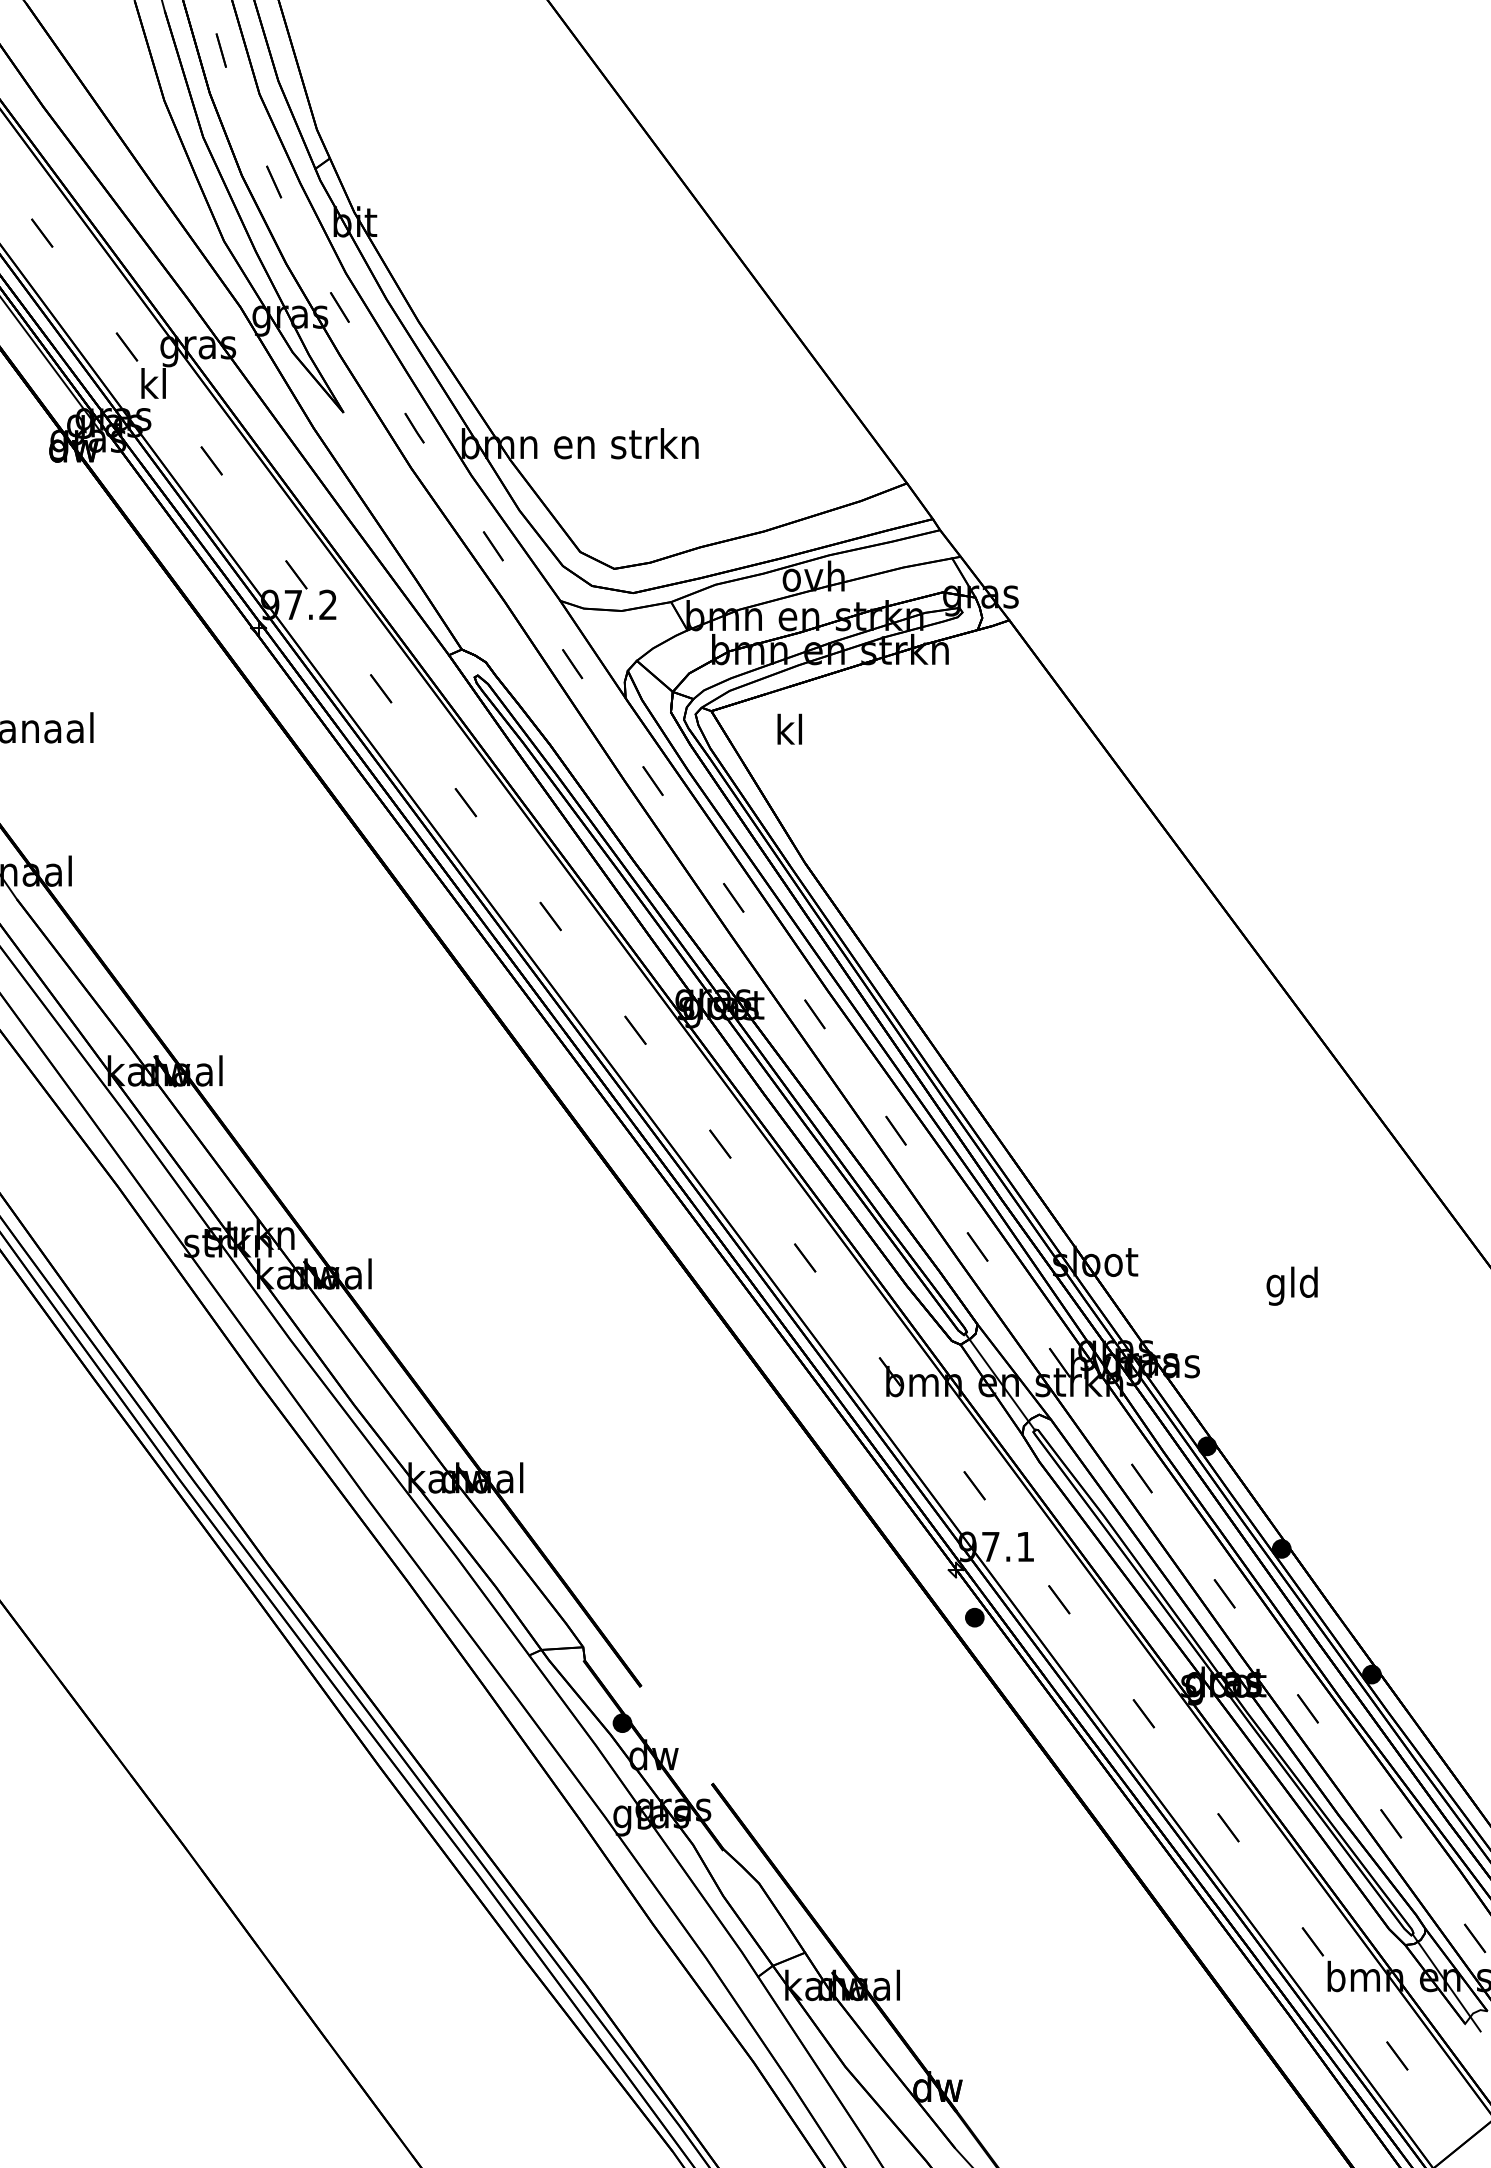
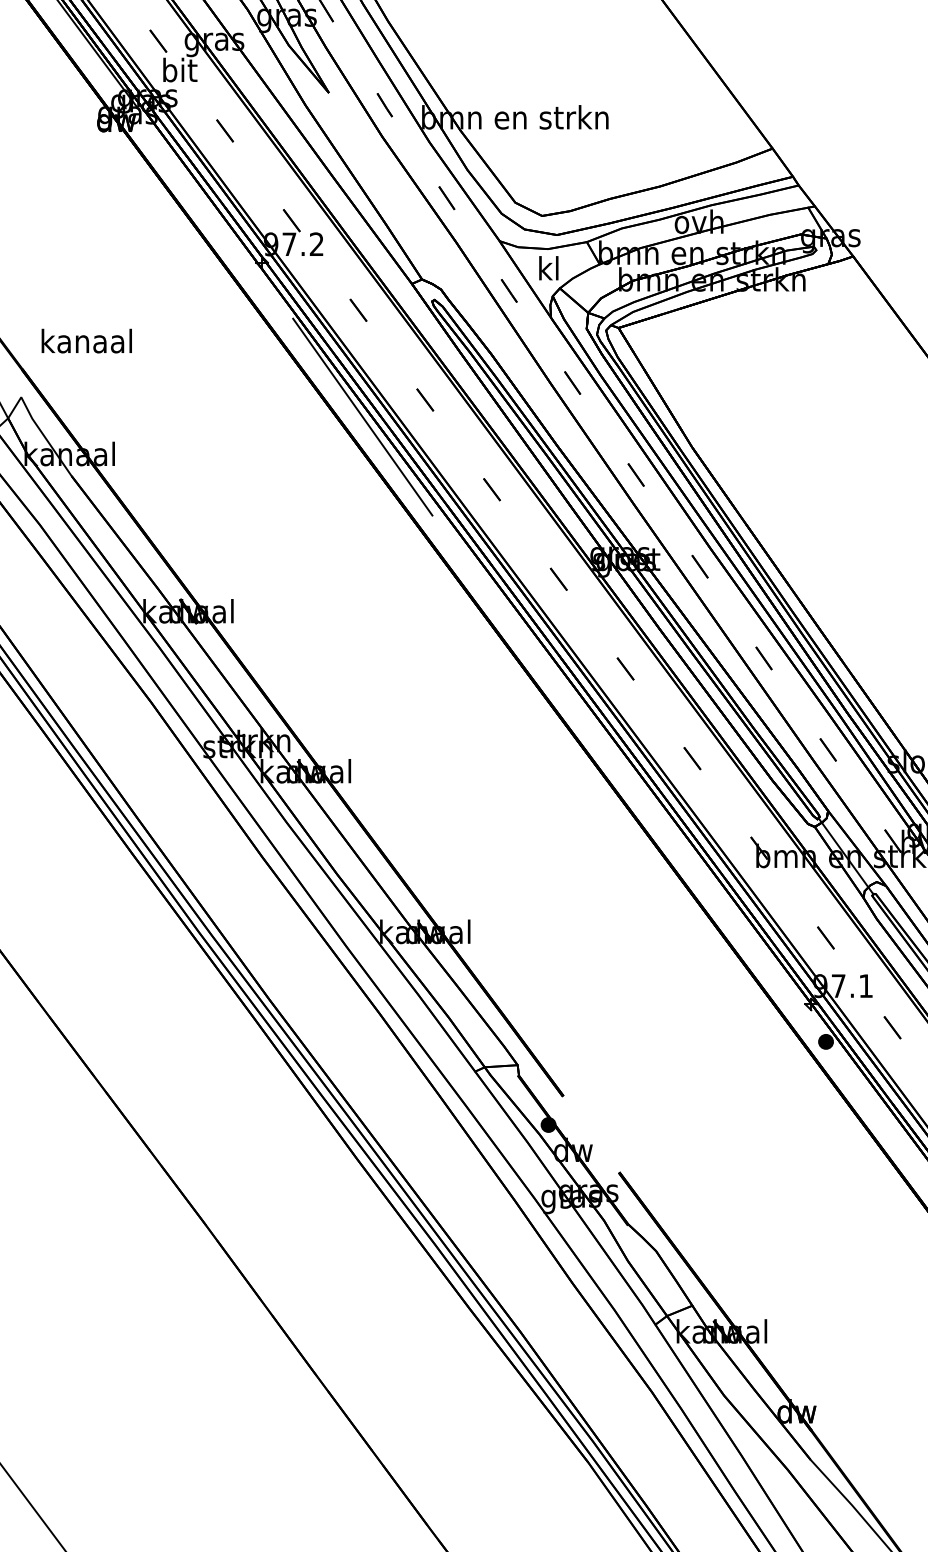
text: (154, 383) -> (180, 69), kl -> bit
text: (789, 728) -> (548, 267), moved
line: (386, 824) -> (362, 417), added

